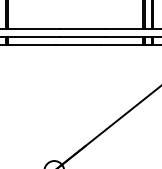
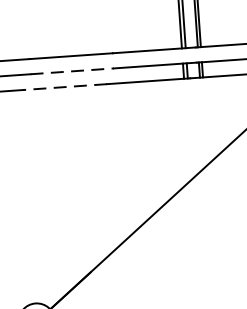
line: (82, 36) -> (71, 70), solid -> dashed
line: (78, 45) -> (65, 87), solid -> dashed

